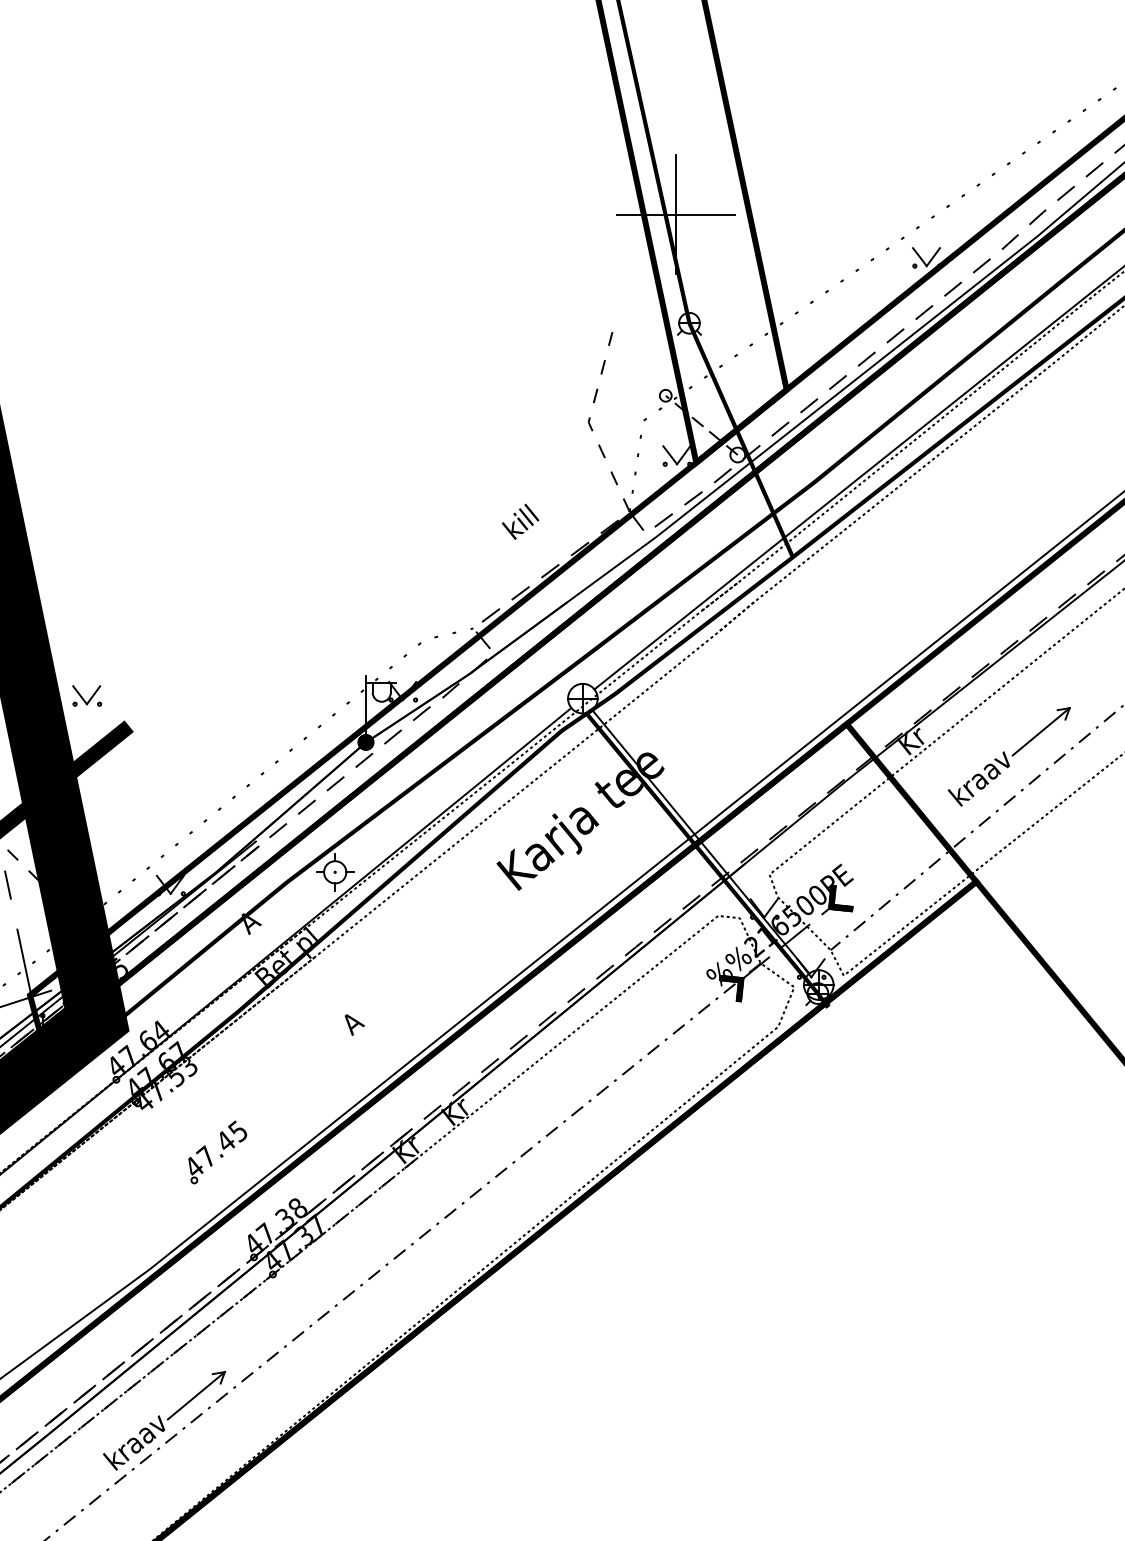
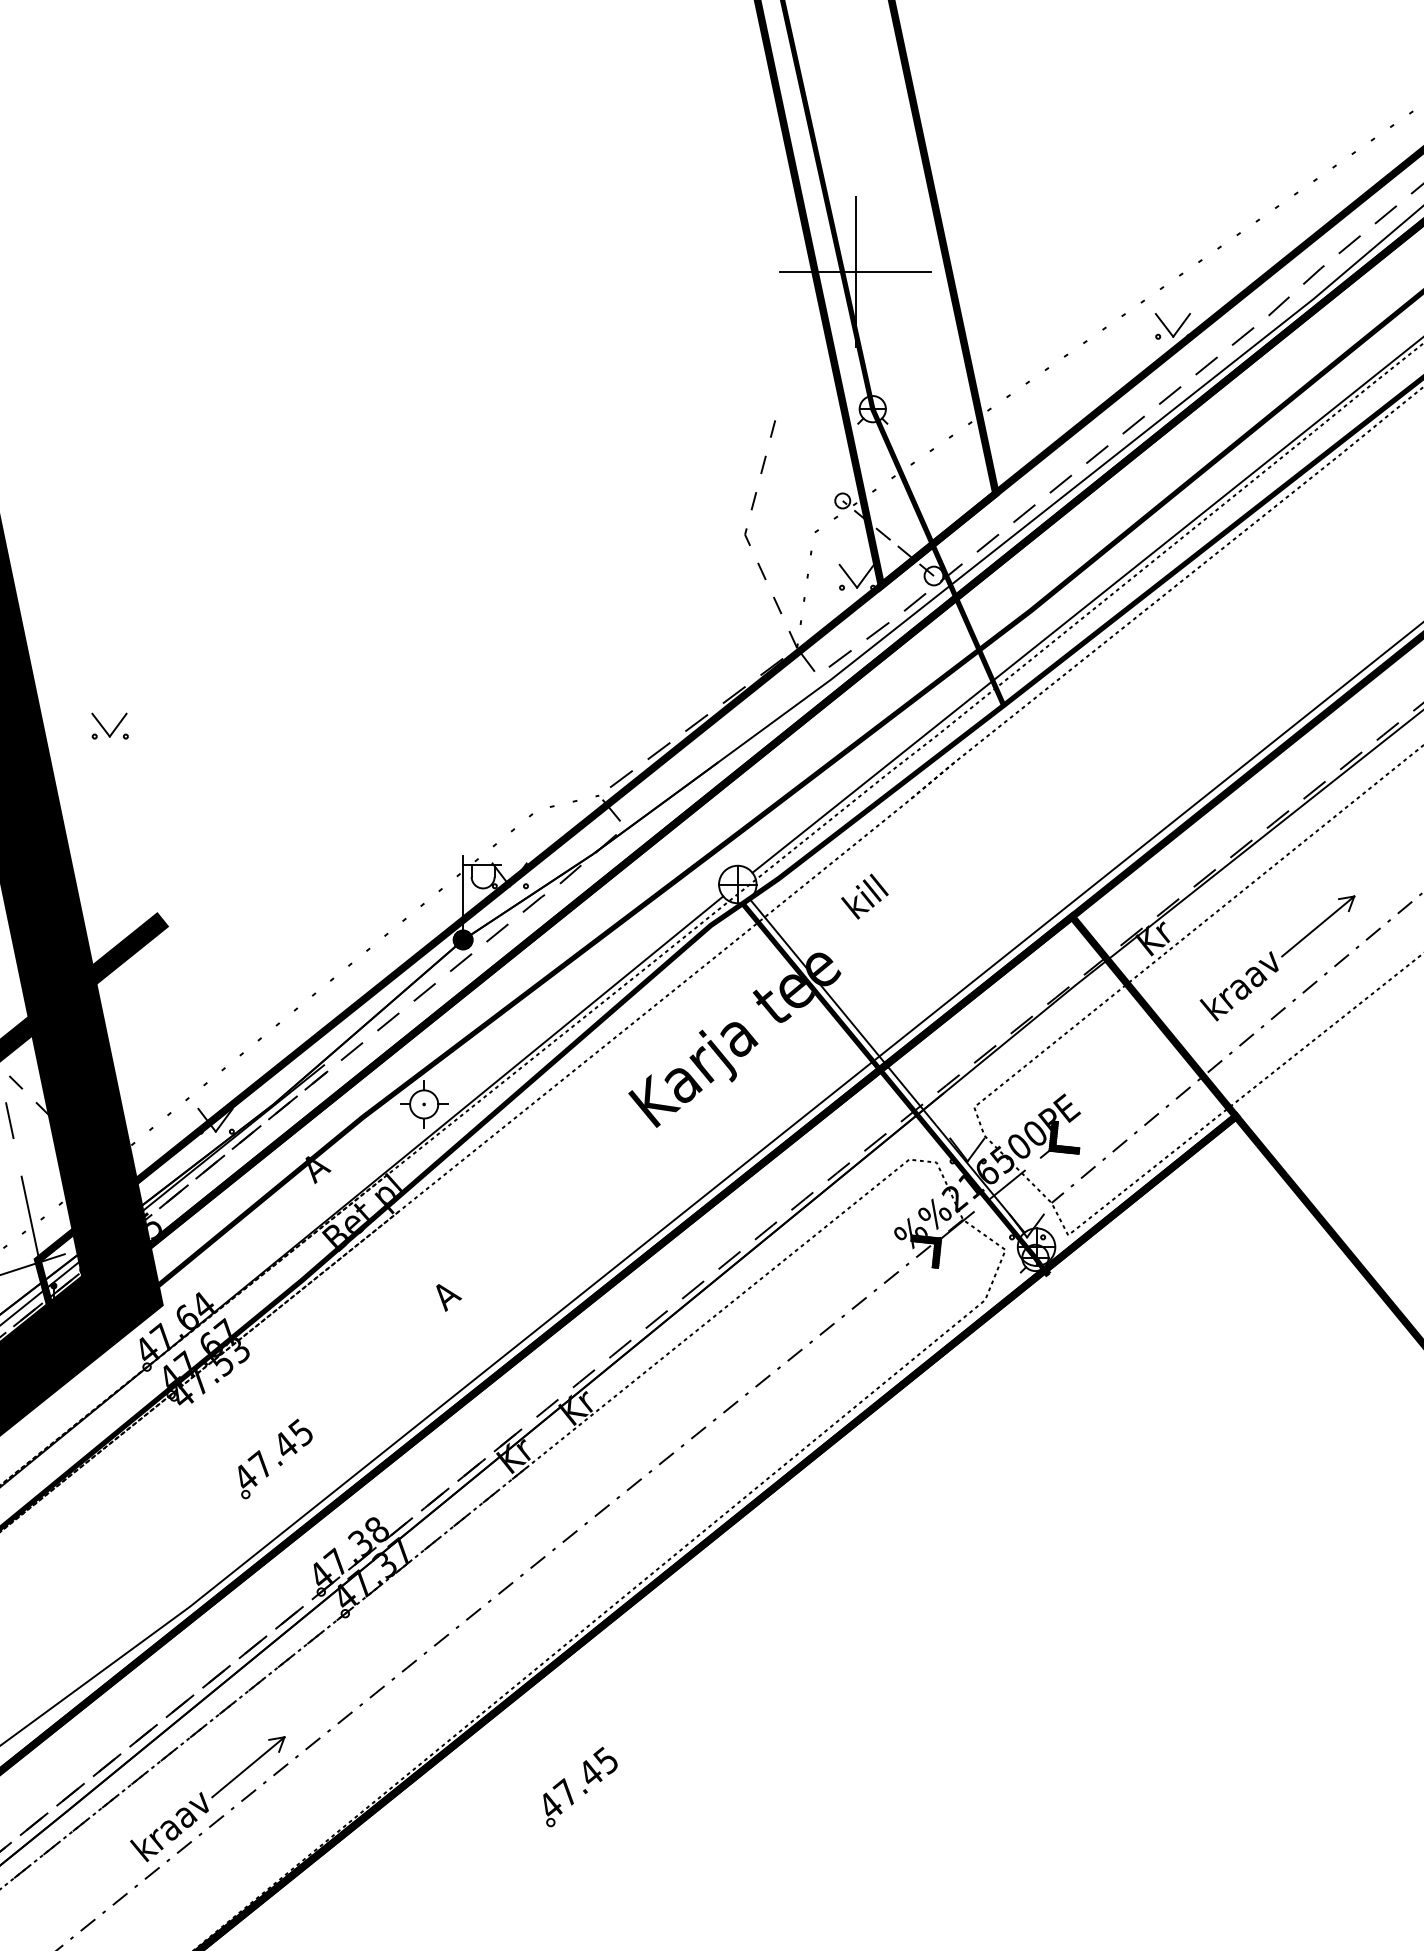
text: (520, 521) -> (864, 896), moved
line: (720, 595) -> (912, 753), removed
part: (86, 695) -> (109, 725), moved
part: (458, 1410) -> (580, 1786), added

